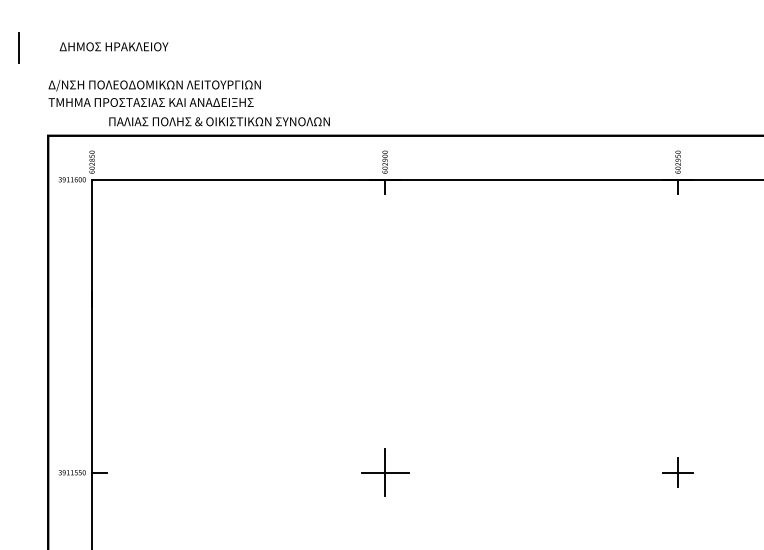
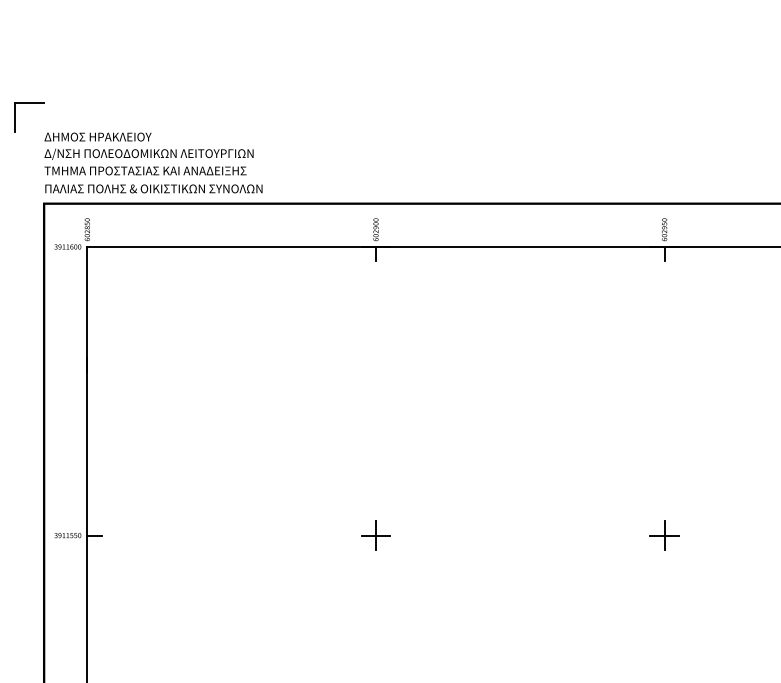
line: (33, 33) -> (29, 102), added
text: (113, 46) -> (97, 136), moved
text: (219, 121) -> (153, 188), moved
part: (384, 472) -> (375, 535), size x0.62

